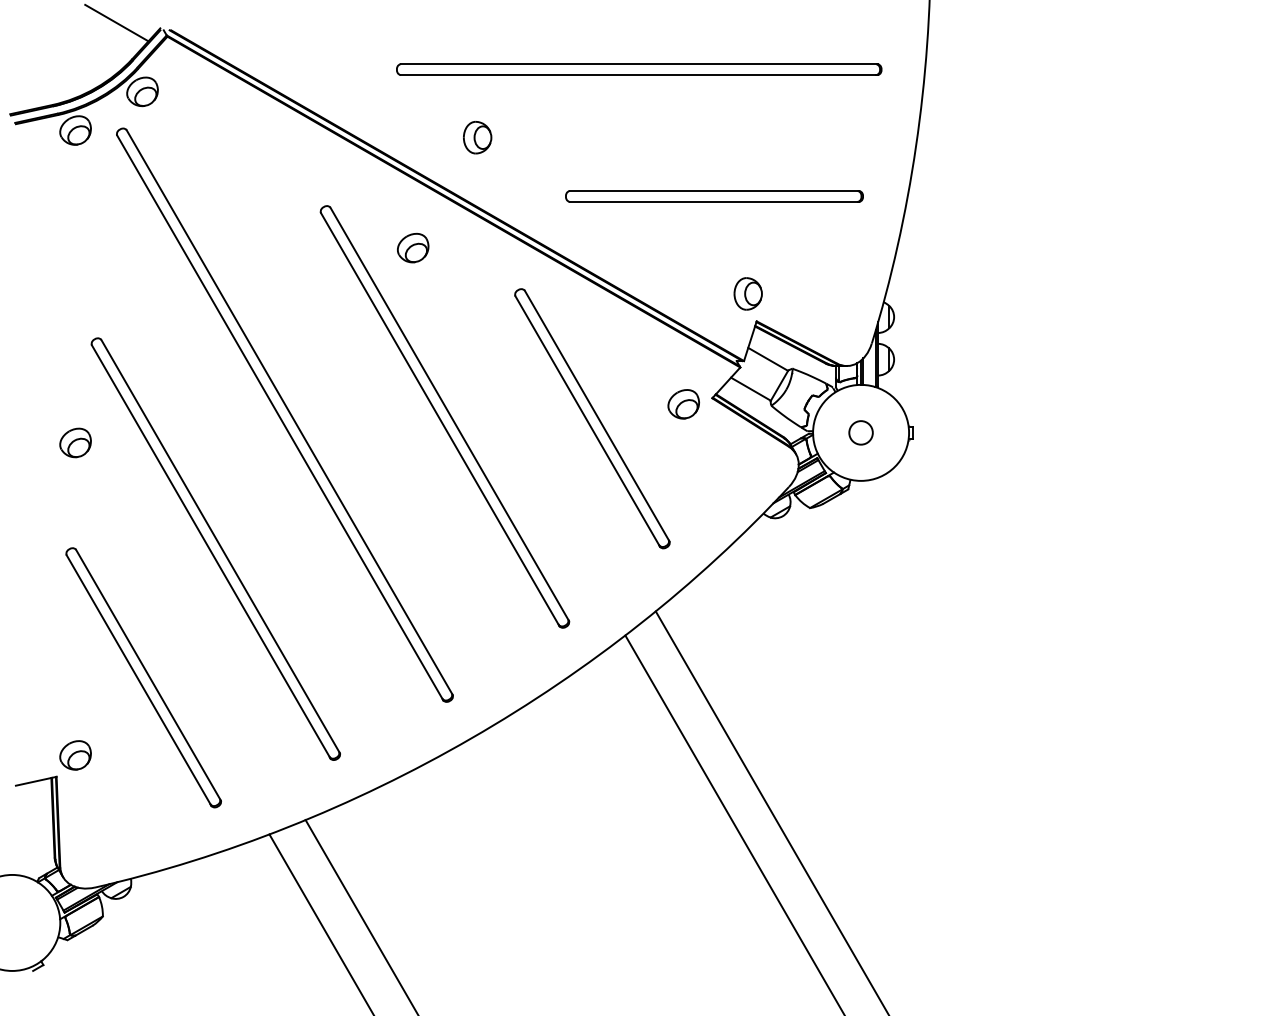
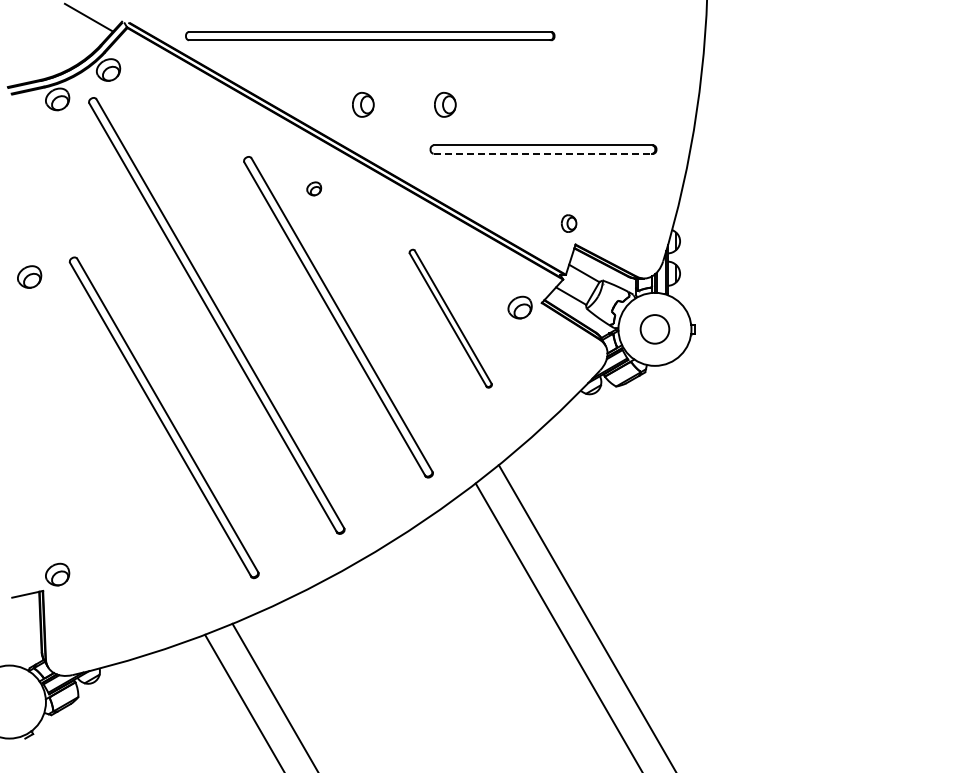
part: (639, 70) -> (370, 36), moved
part: (585, 137) -> (445, 104), added
line: (714, 201) -> (543, 153), solid -> dashed
part: (412, 247) -> (313, 188), size x0.6
part: (747, 293) -> (568, 223), size x0.7
part: (592, 418) -> (450, 318), size x0.7
circle: (860, 433) -> (654, 329), size x1.6
part: (75, 442) -> (29, 276), moved
part: (143, 677) -> (109, 515), removed

